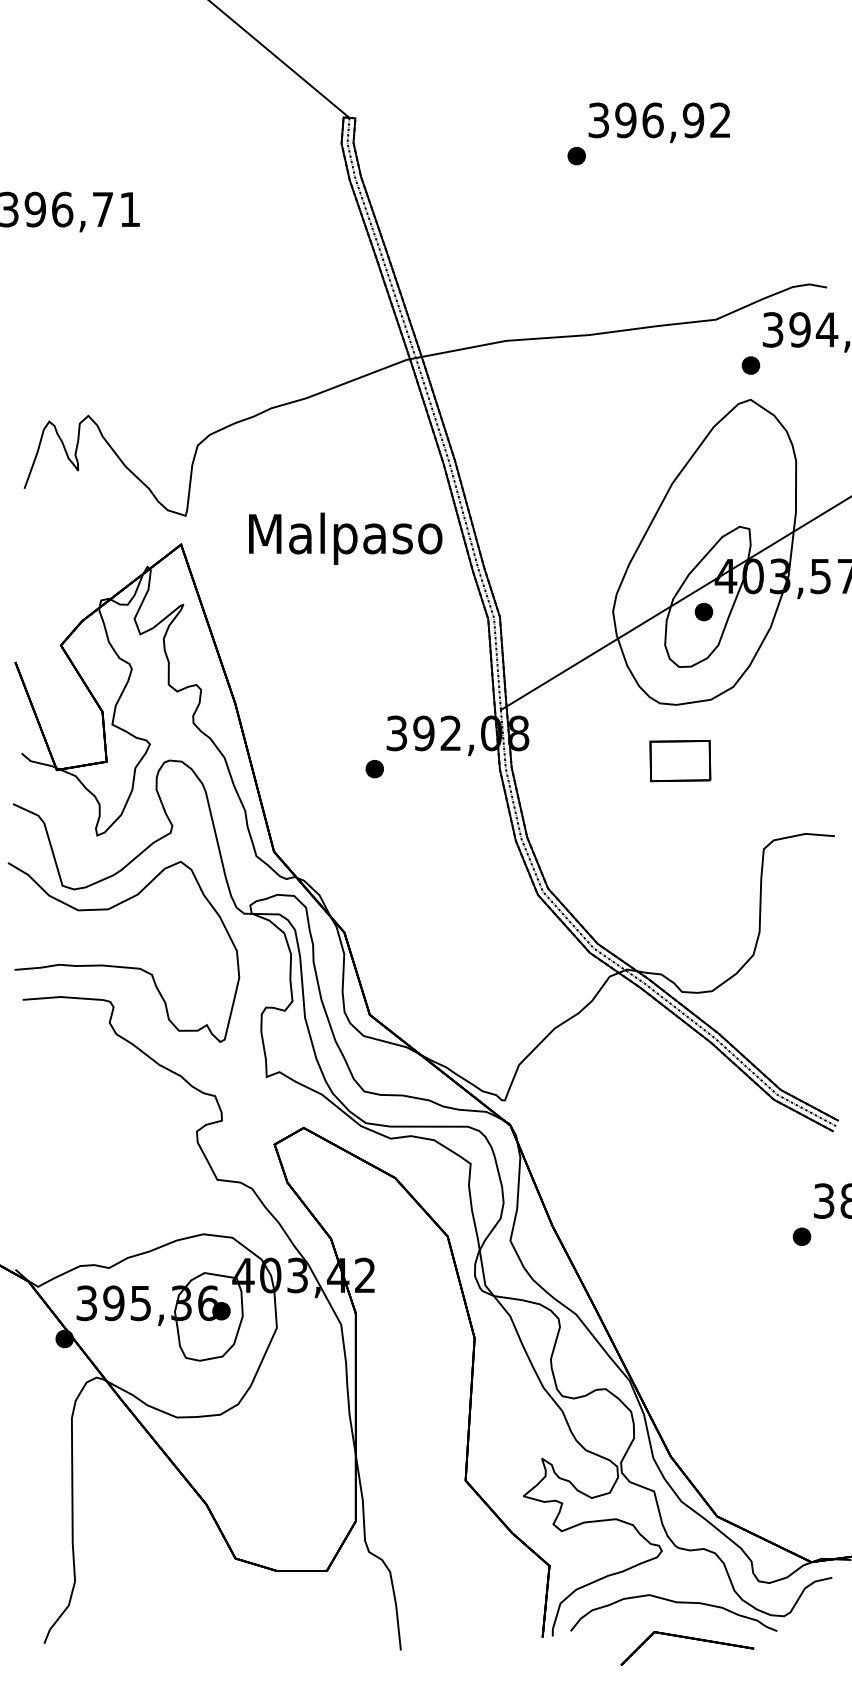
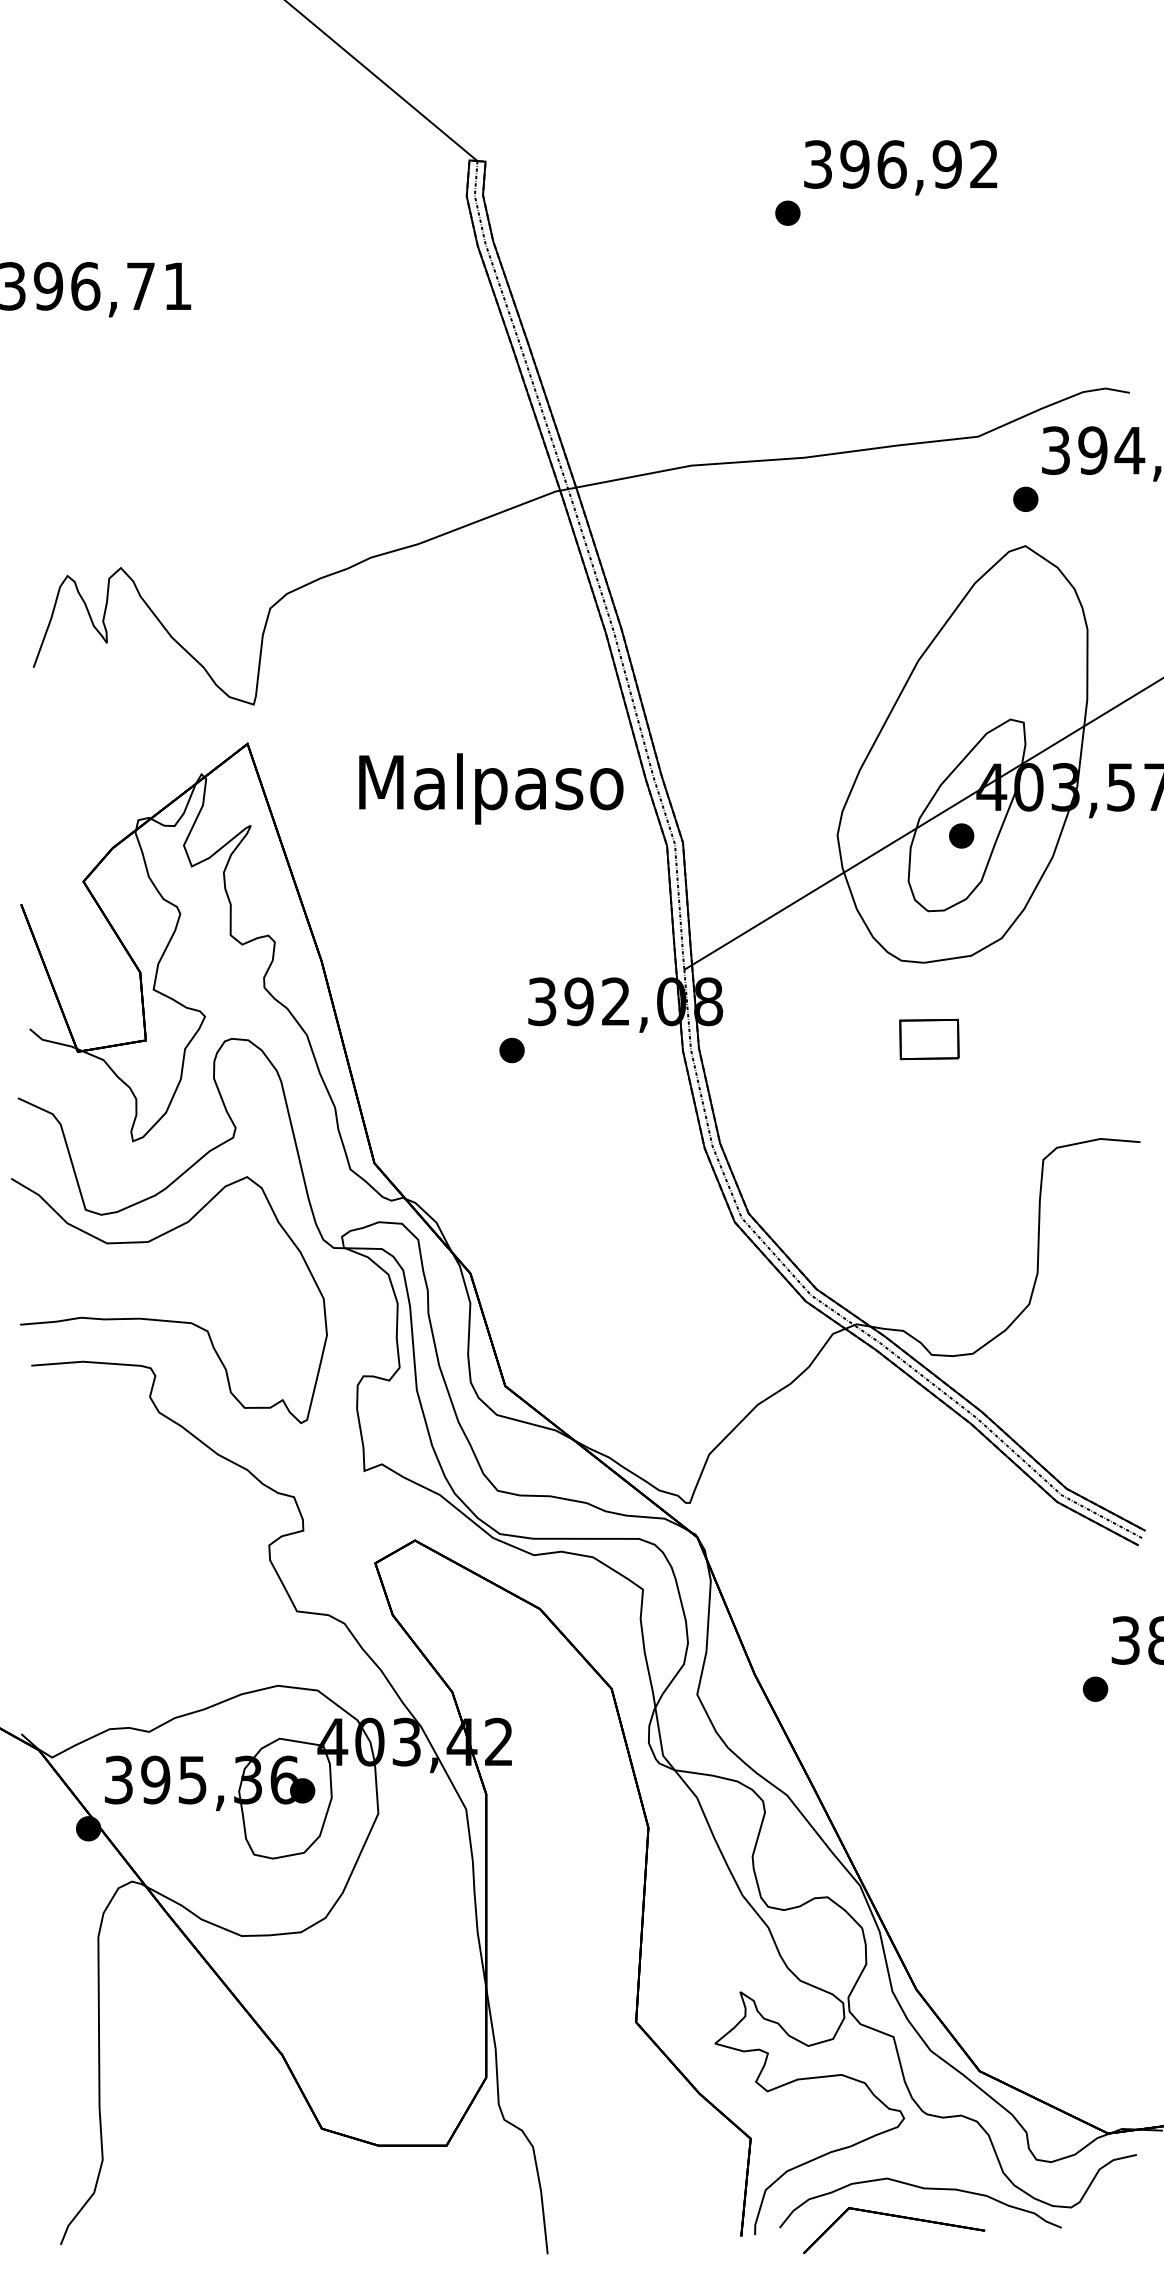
text: (345, 538) -> (491, 788), moved
part: (680, 761) -> (929, 1039), size x0.71
part: (689, 1638) -> (896, 2217), moved

